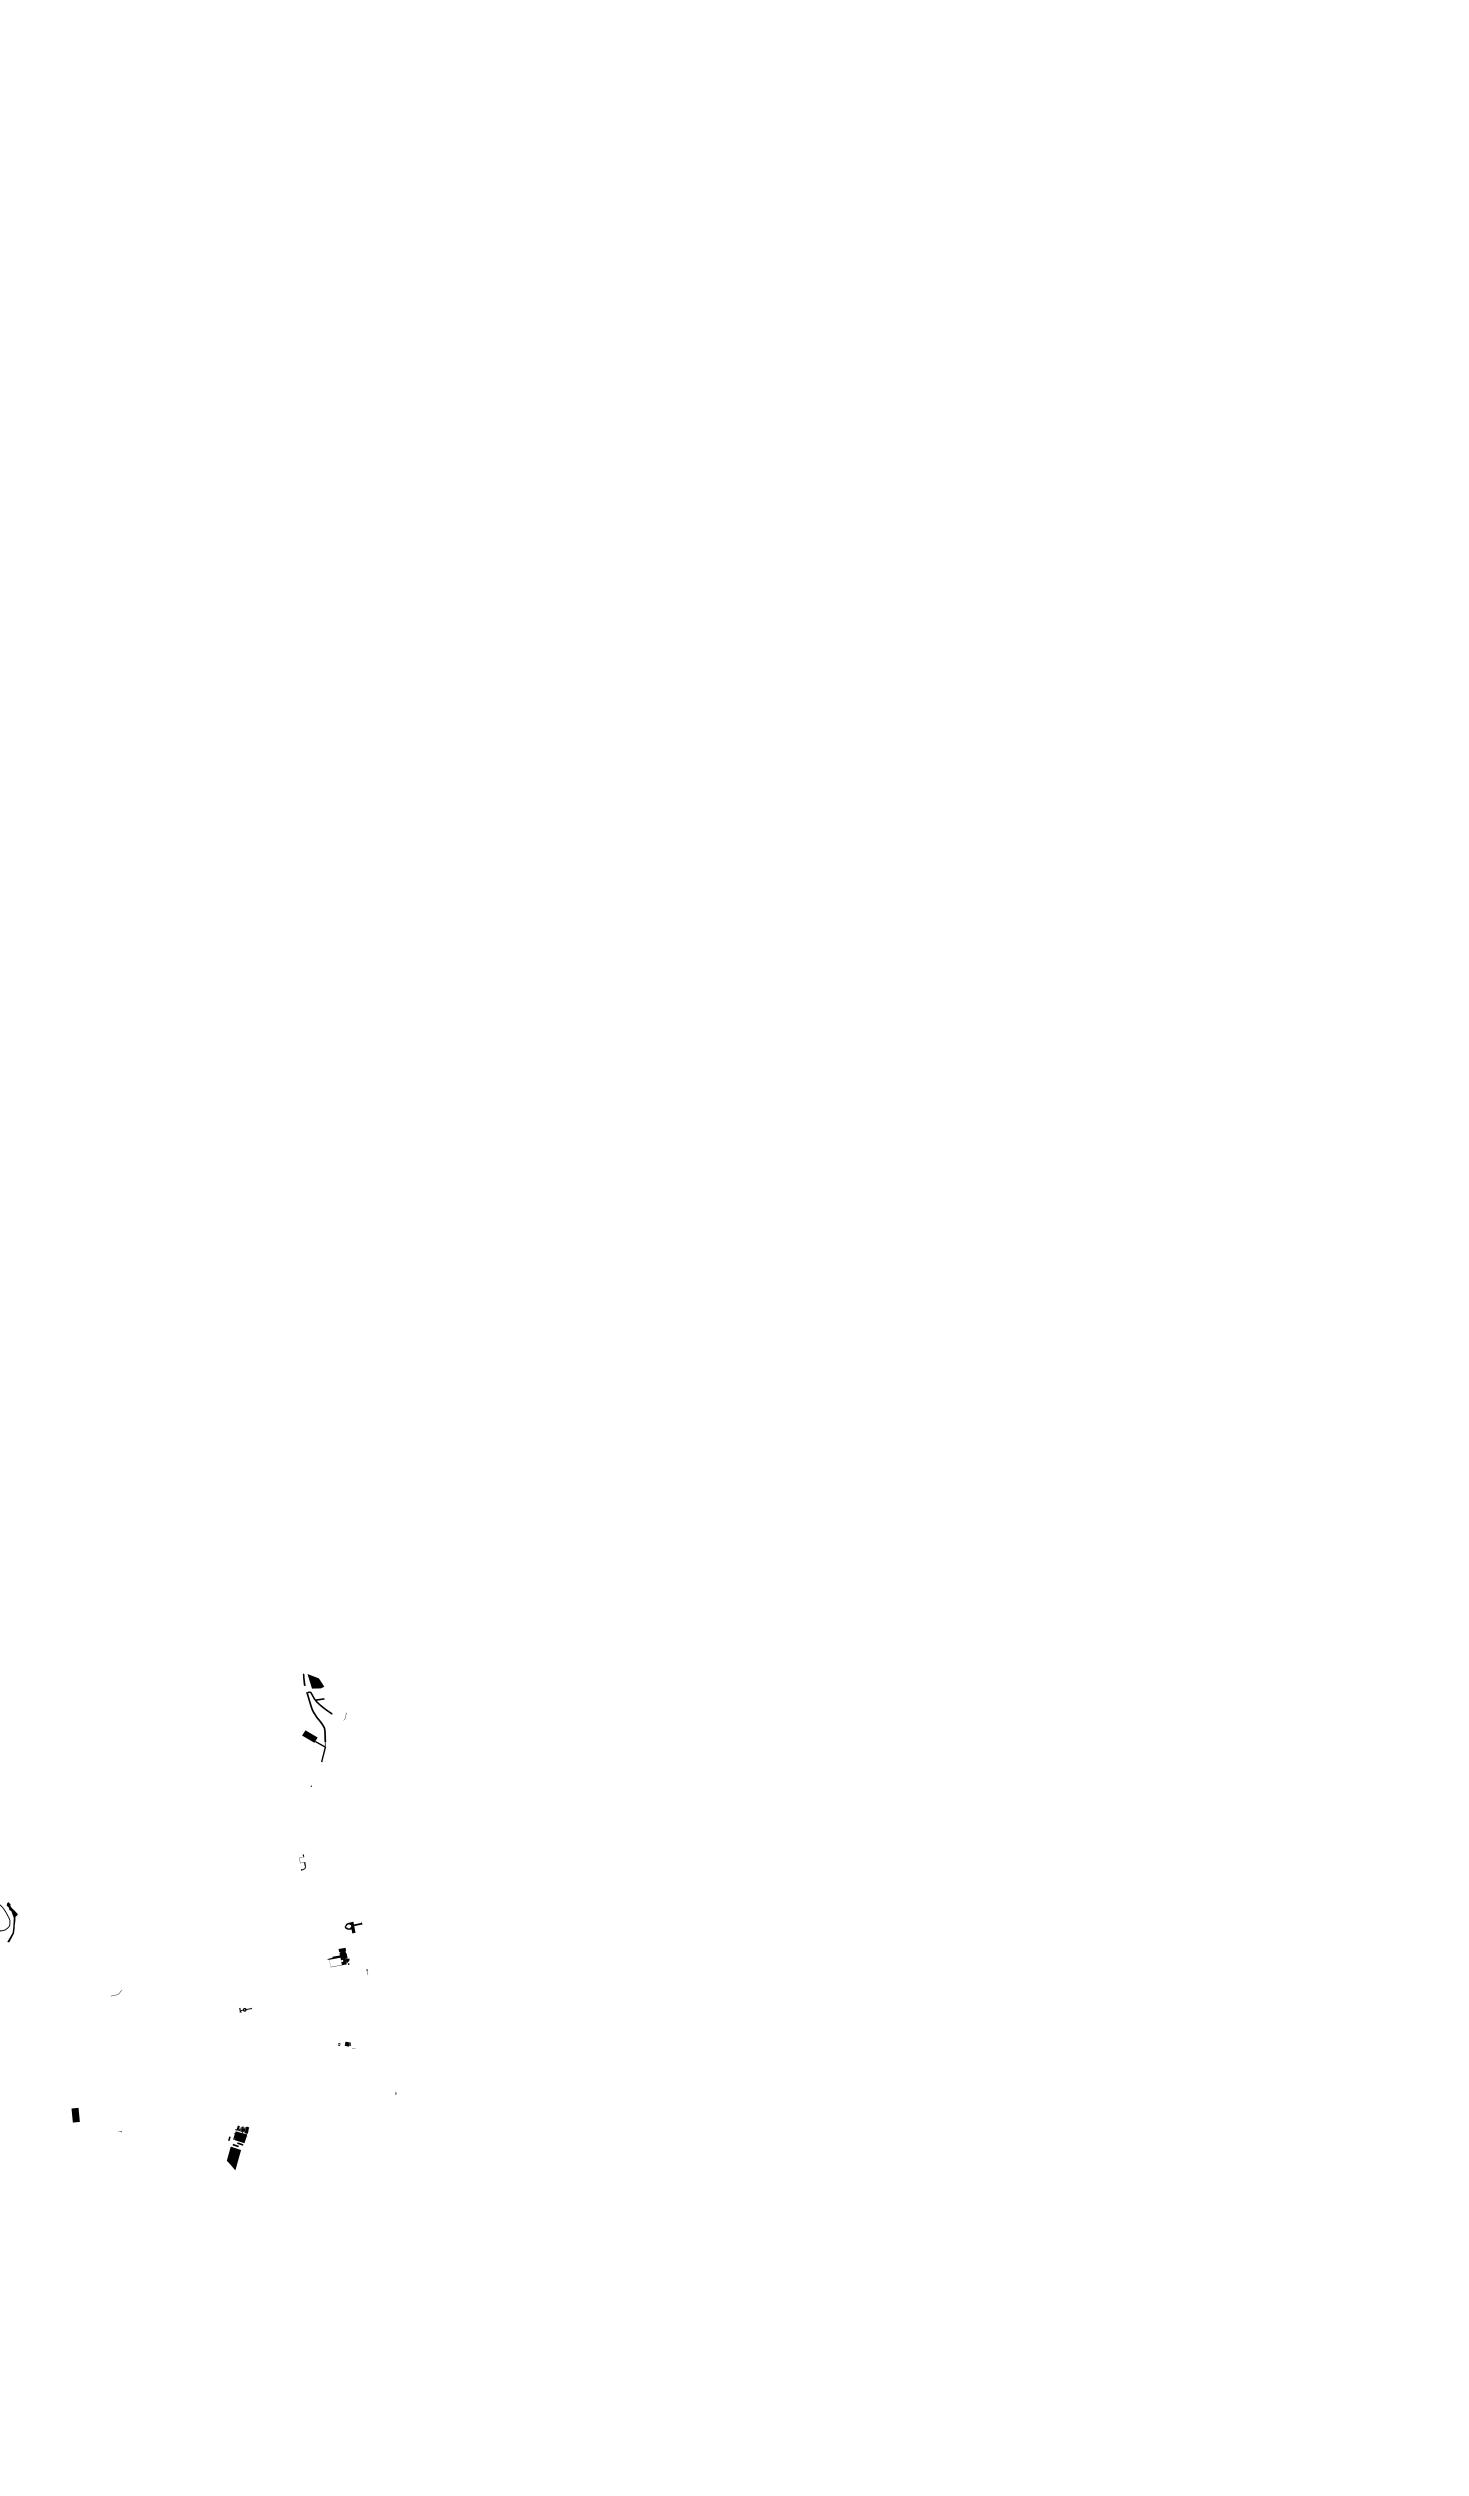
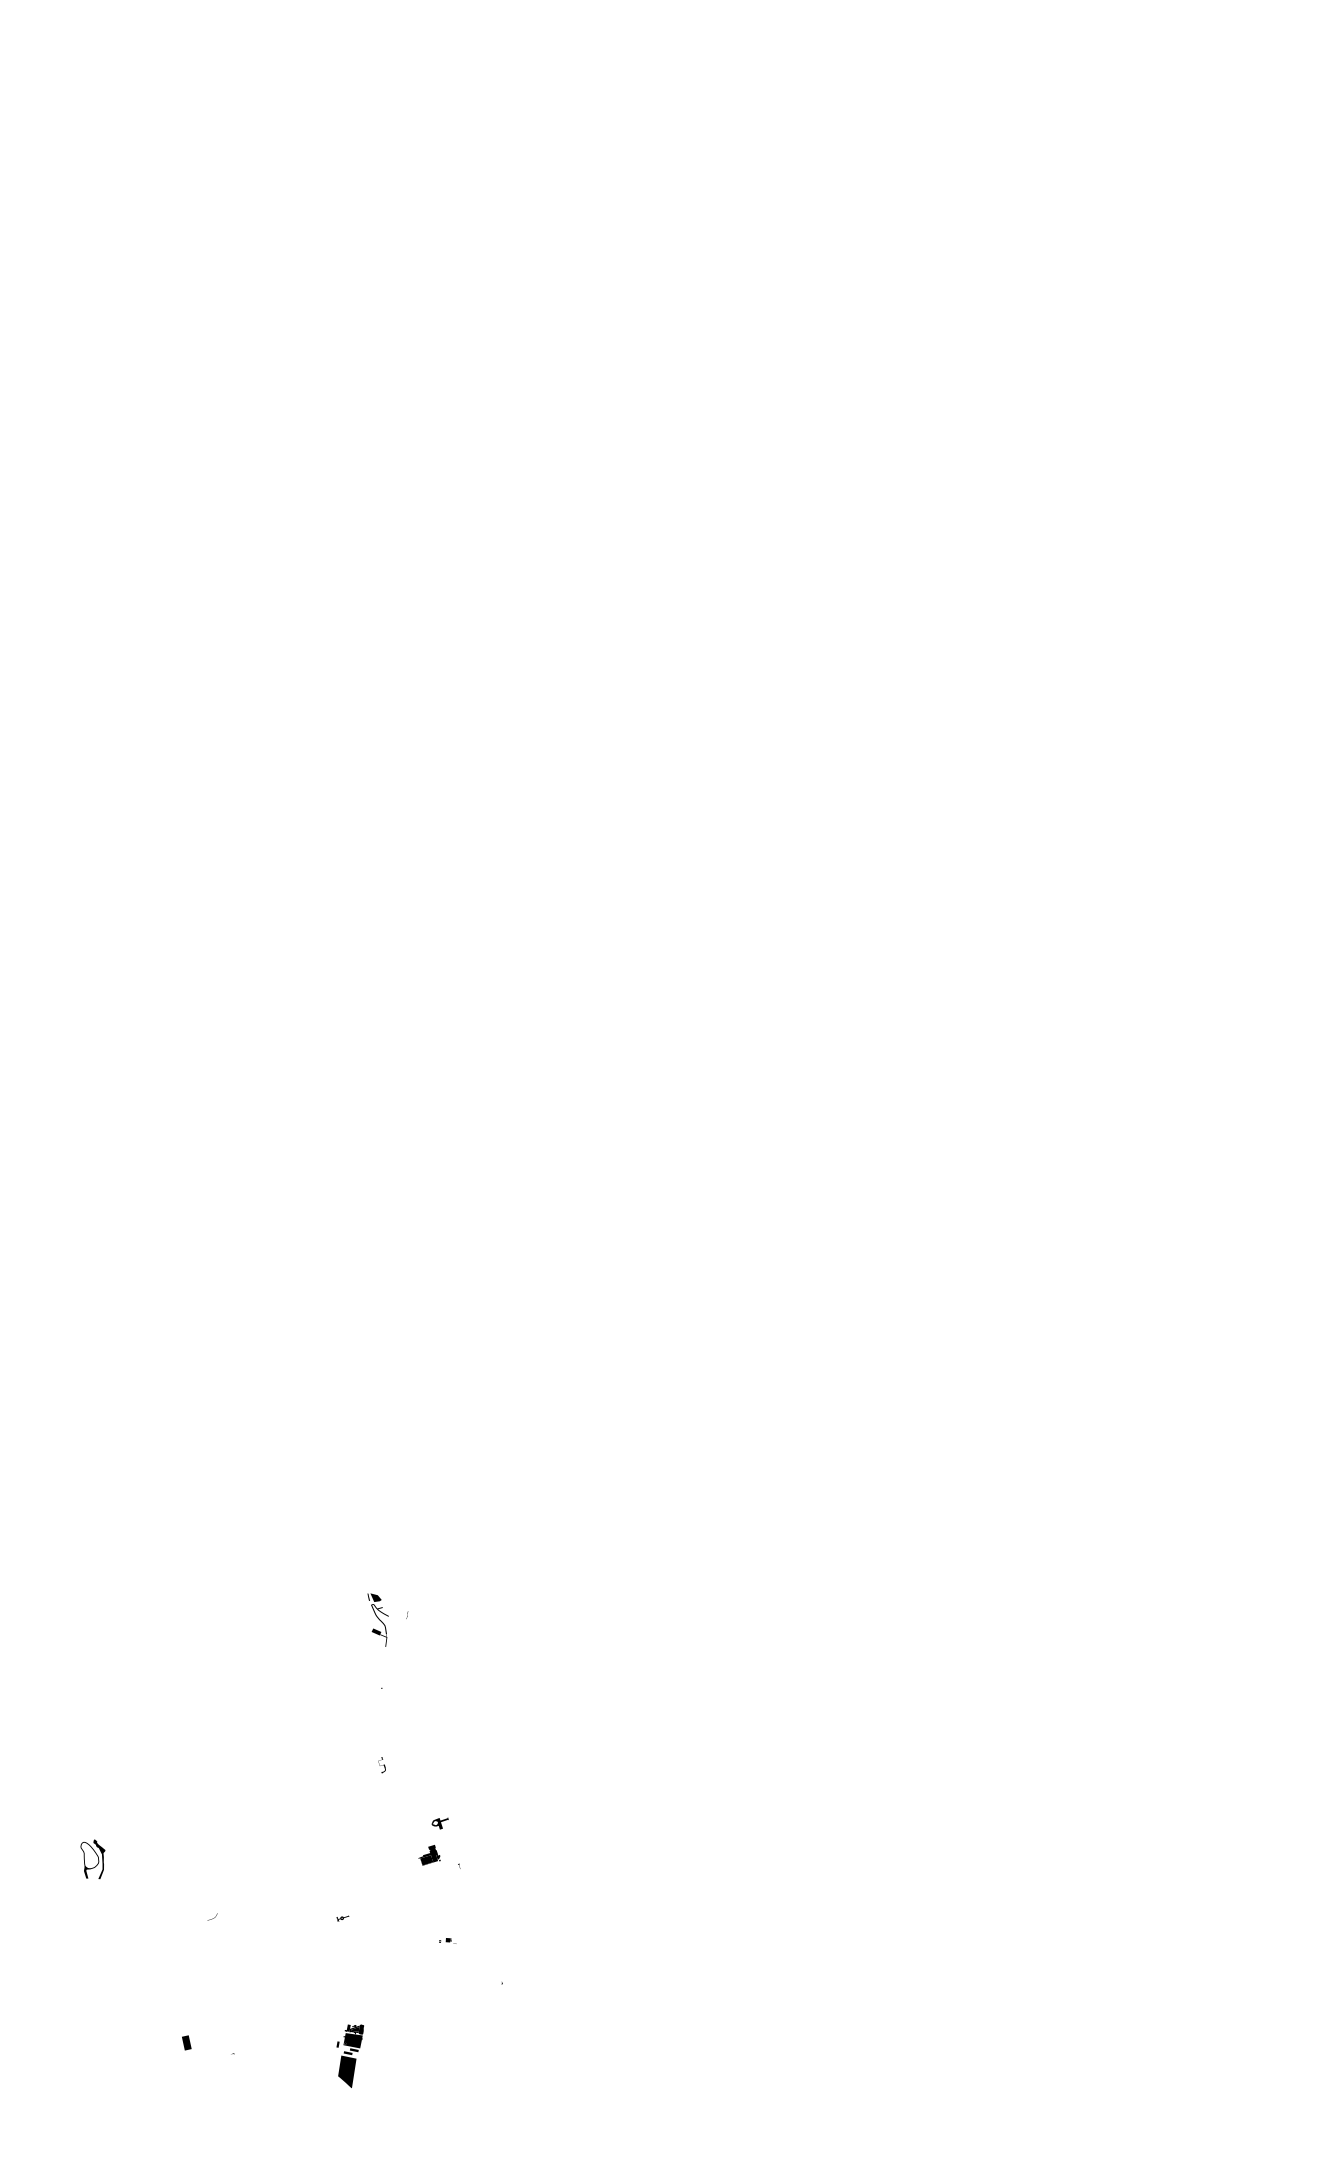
part: (317, 1717) -> (379, 1619), size x0.62
fill: (335, 1961) -> (426, 1859), added
part: (237, 2147) -> (351, 2055), size x1.43

